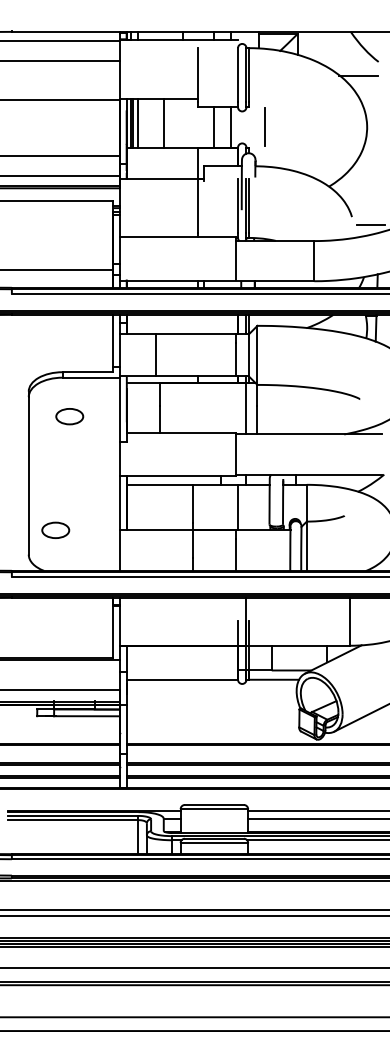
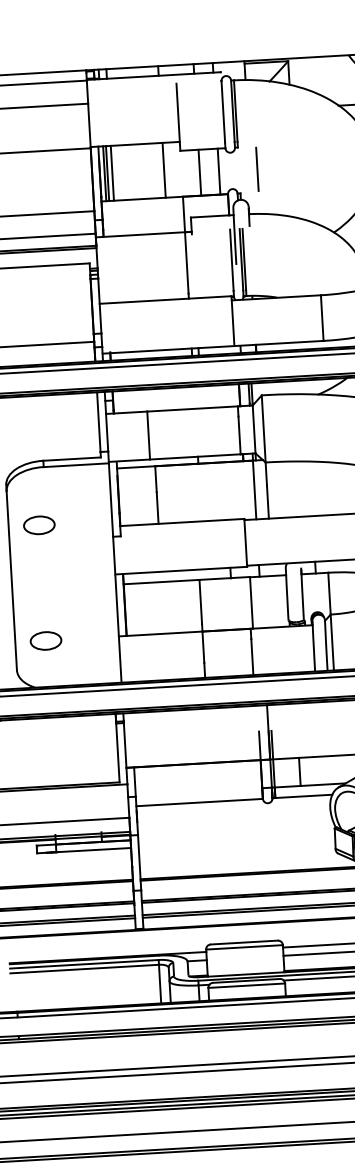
line: (164, 123) -> (164, 170), moved
part: (69, 416) -> (39, 525), moved

